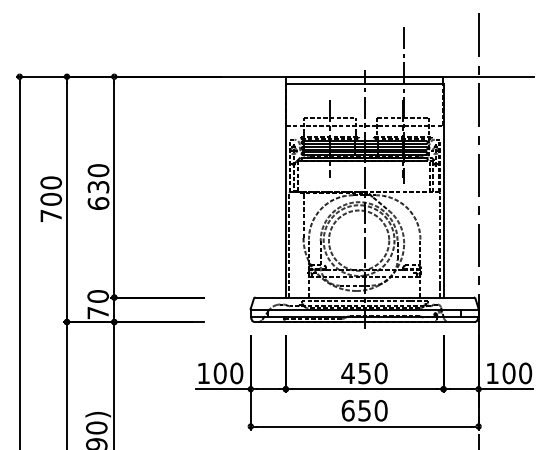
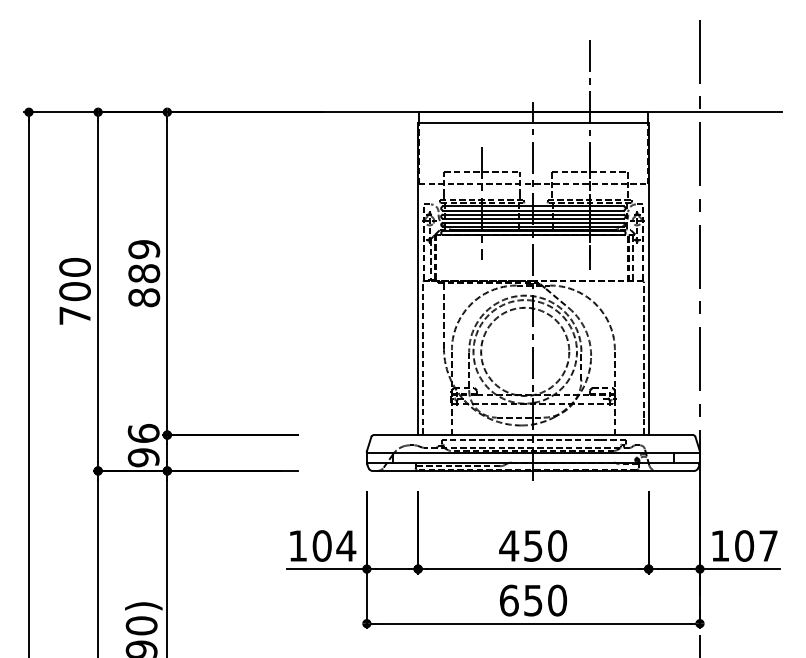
text: (98, 187) -> (144, 274), 630 -> 889
text: (98, 304) -> (144, 445), 70 -> 96
text: (236, 373) -> (345, 546), 100 -> 104
text: (525, 373) -> (768, 546), 100 -> 107

